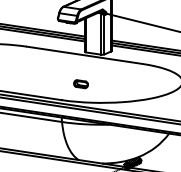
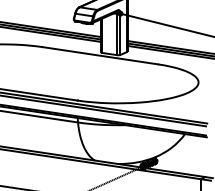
part: (80, 84) -> (96, 84), removed

